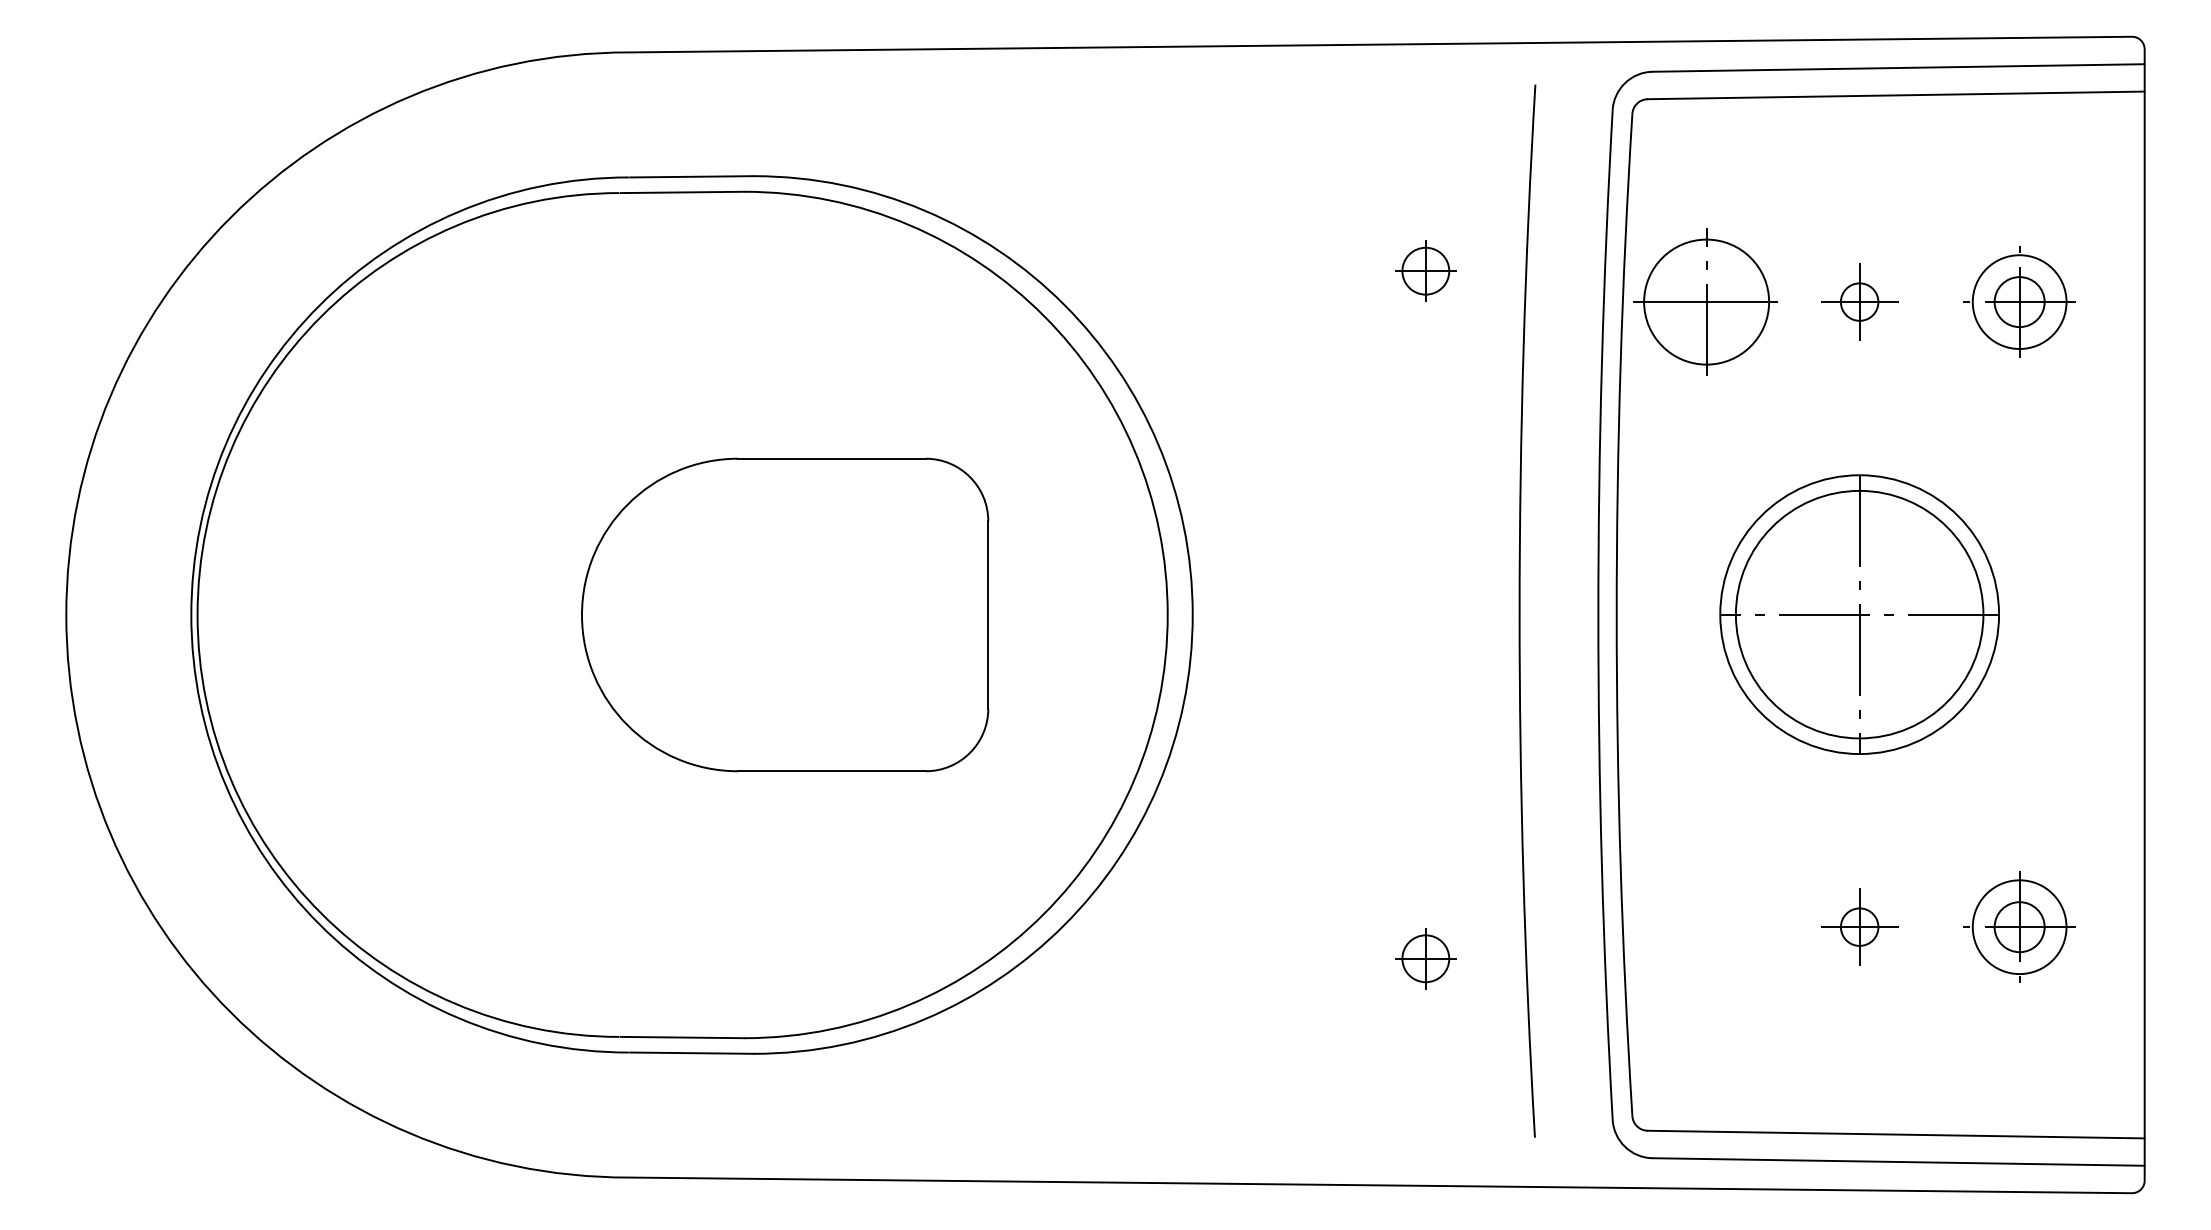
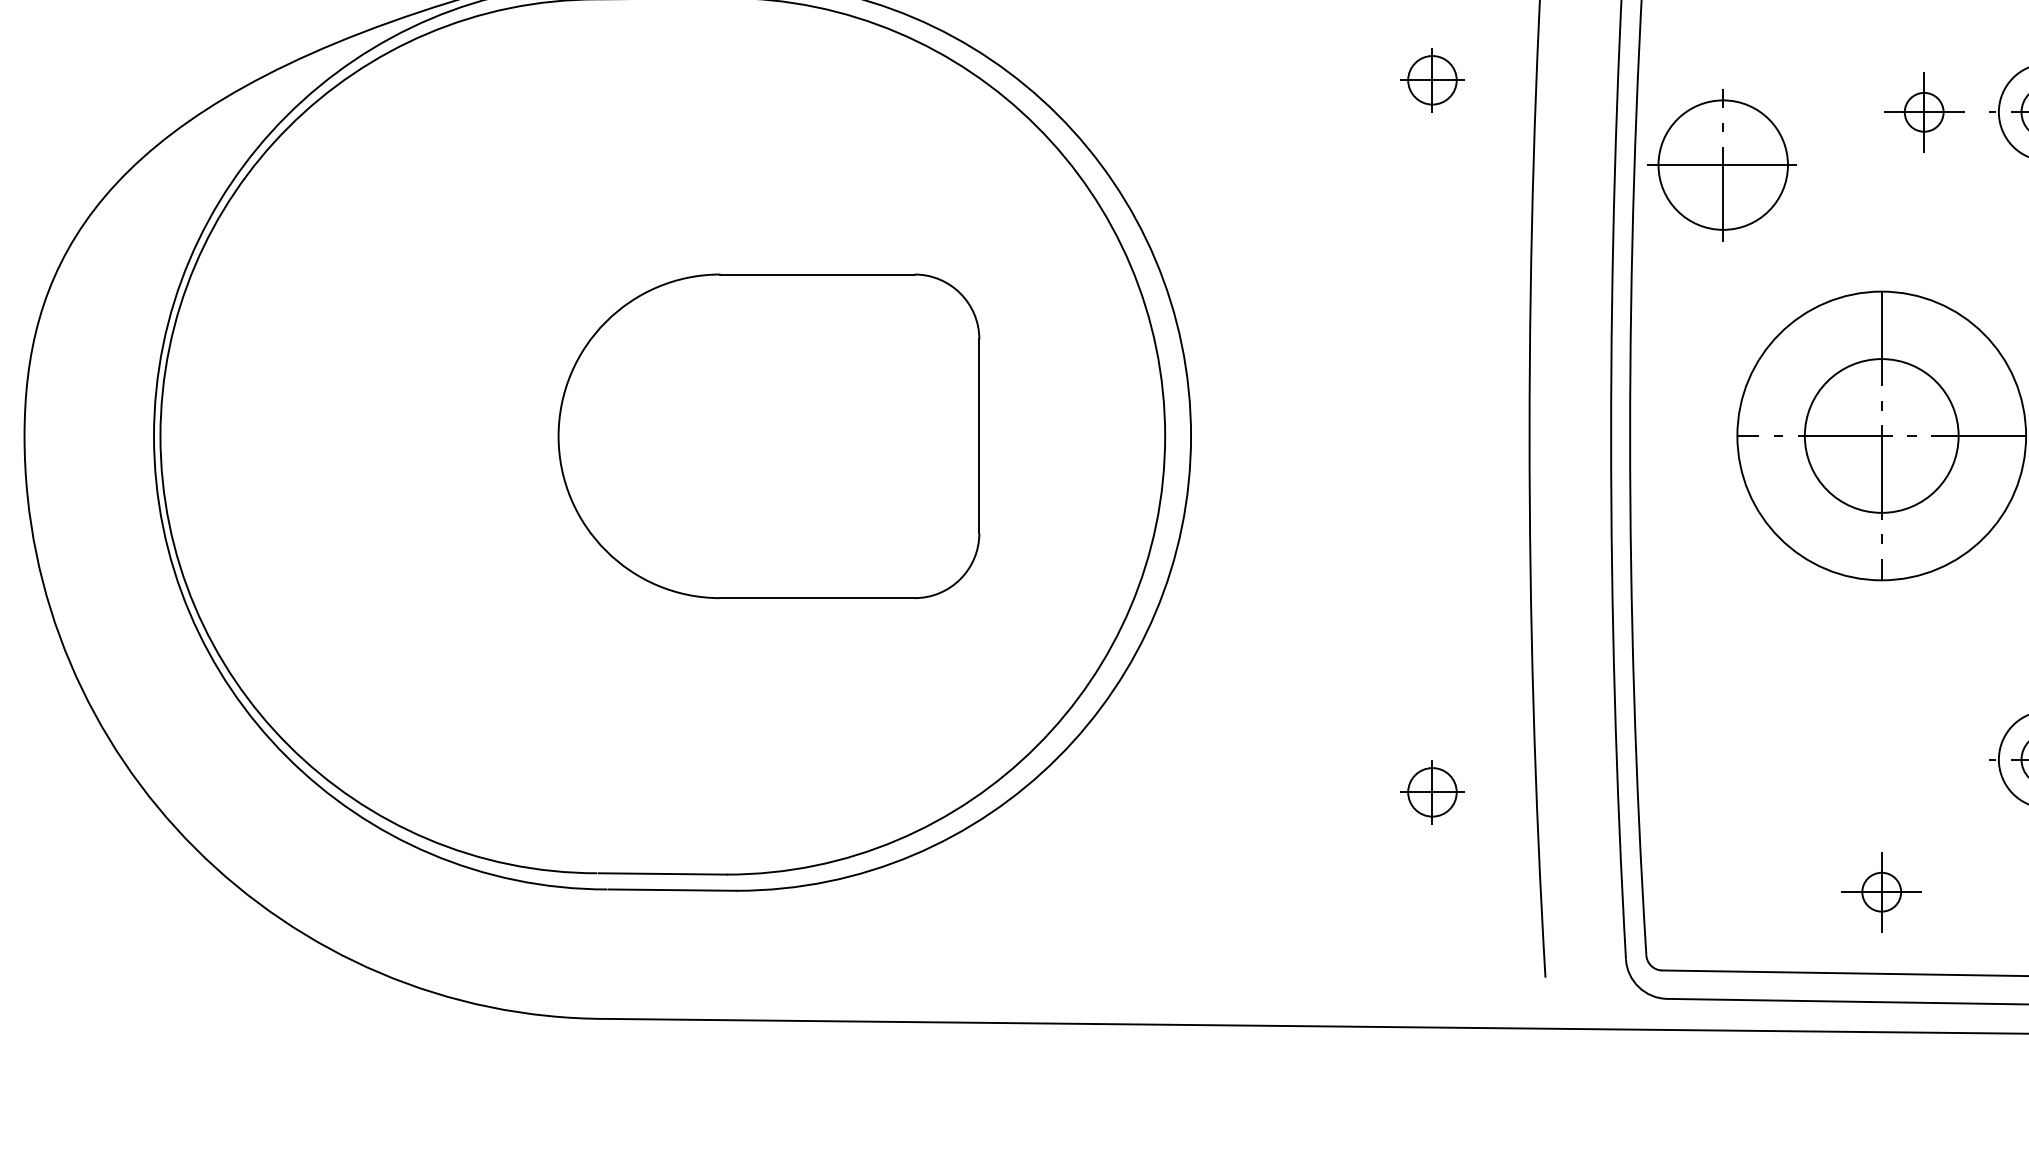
part: (1705, 301) -> (1722, 164), moved
part: (1859, 301) -> (1924, 111), moved
circle: (1859, 614) -> (1881, 435), size x0.6
part: (1859, 926) -> (1881, 891), moved

